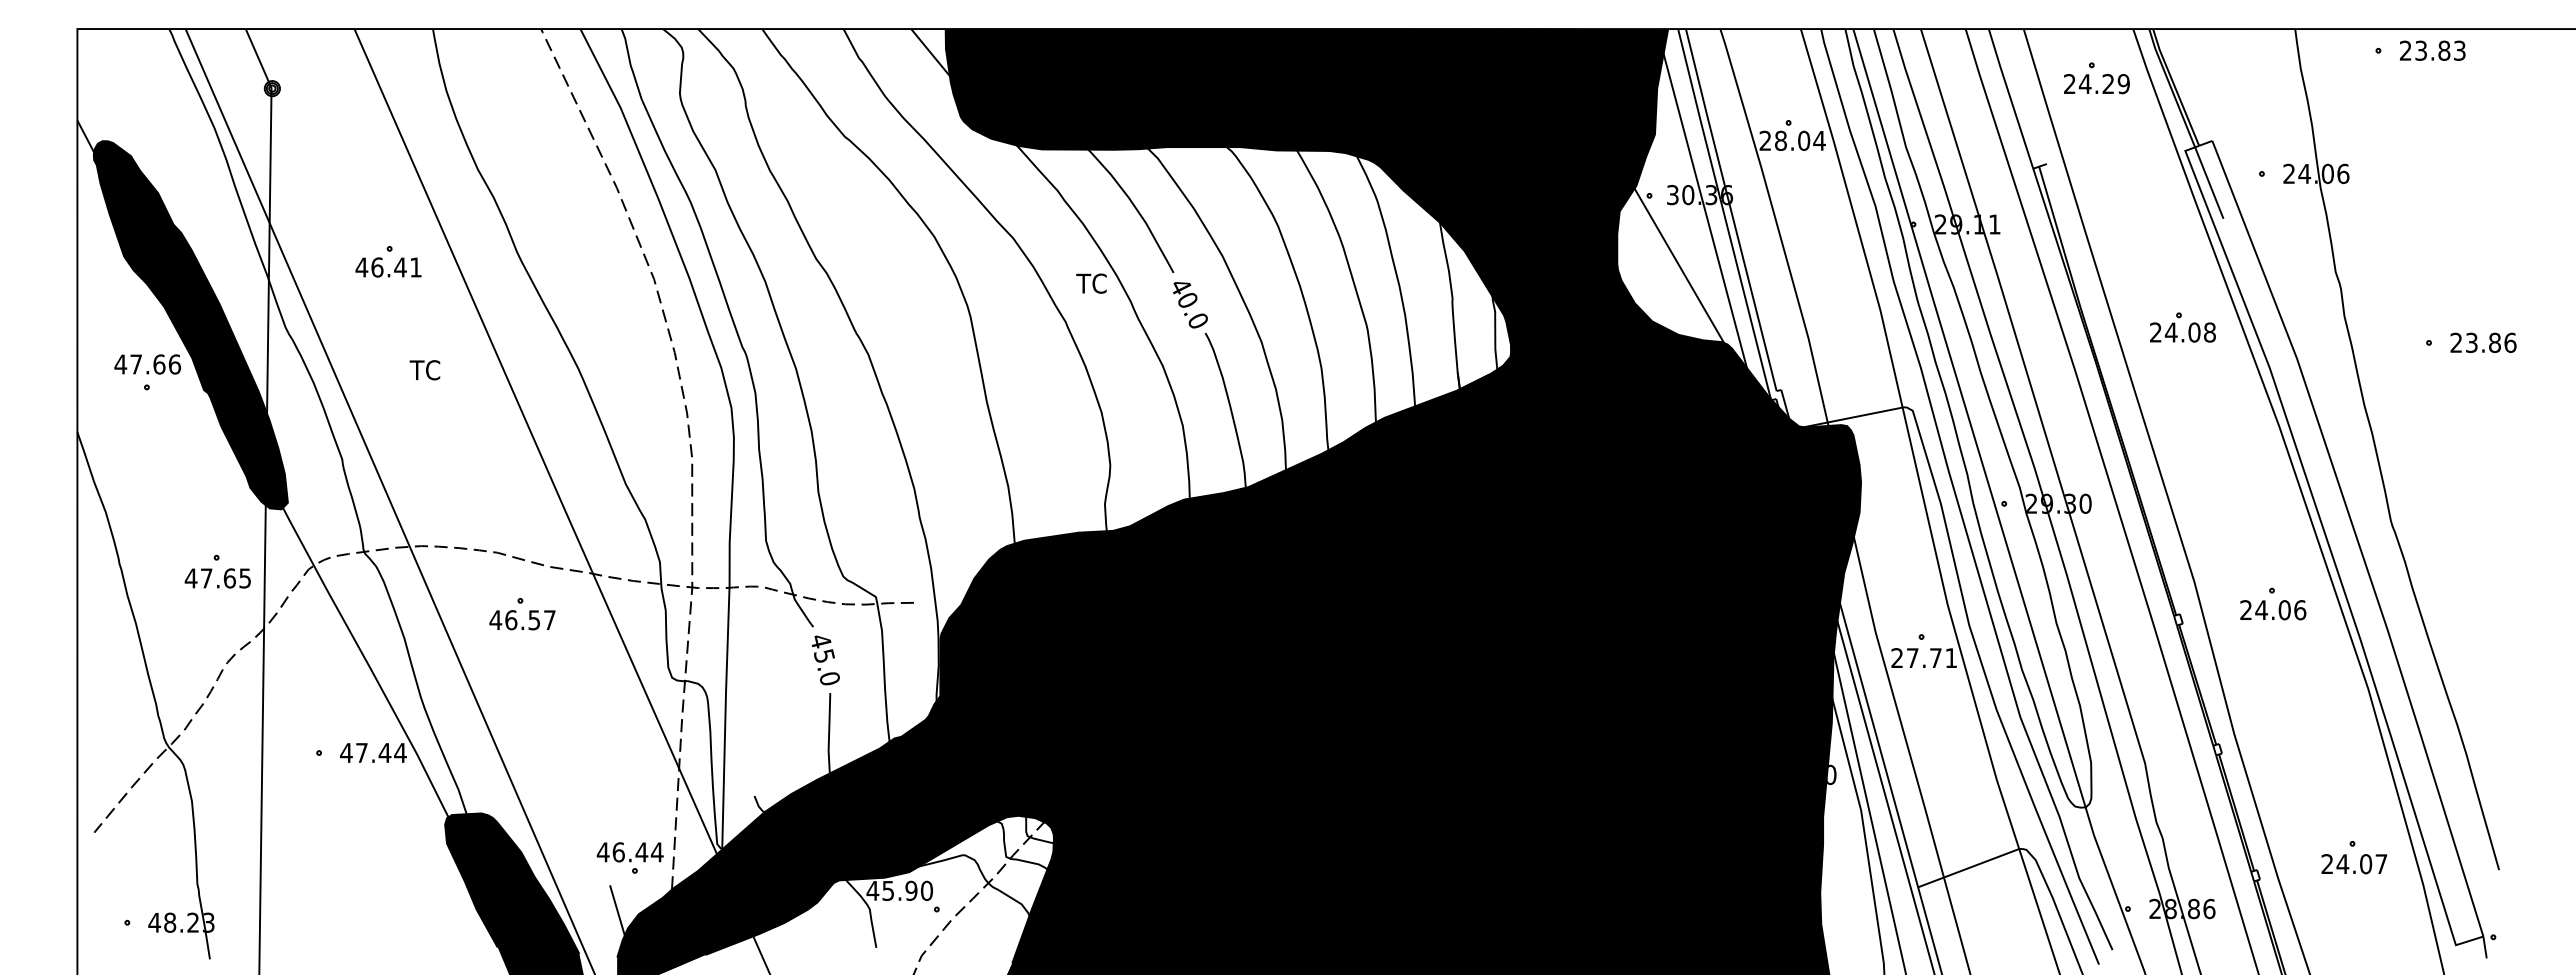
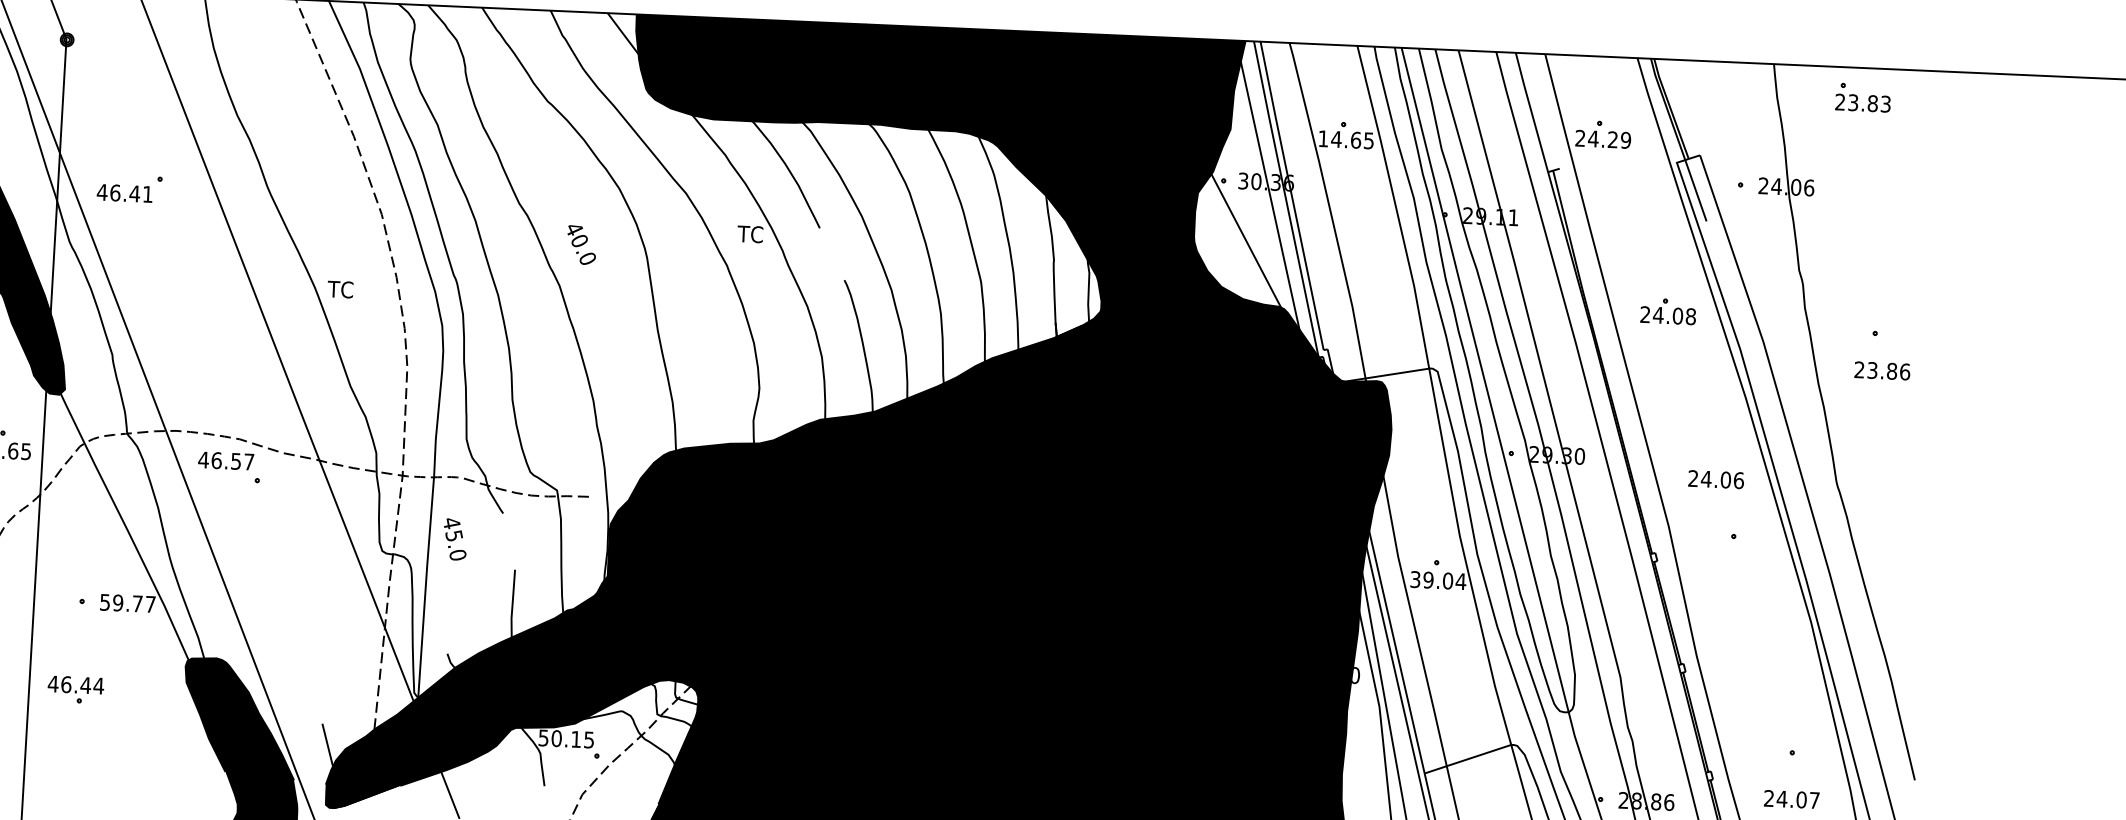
text: (2432, 50) -> (1862, 102), moved
part: (2102, 77) -> (1608, 134), moved
text: (1792, 140) -> (1346, 139), 28.04 -> 14.65
text: (388, 267) -> (124, 193), moved
text: (1190, 305) -> (581, 245), moved
text: (2483, 342) -> (1882, 370), moved
text: (424, 370) -> (340, 289), moved
text: (2273, 610) -> (1716, 479), moved
text: (522, 620) -> (226, 461), moved
text: (1924, 658) -> (1438, 580), 27.71 -> 39.04
text: (825, 660) -> (454, 539), moved
text: (373, 752) -> (127, 603), 47.44 -> 59.77
part: (629, 857) -> (75, 689), moved
text: (2354, 864) -> (1791, 799), moved
text: (899, 890) -> (566, 738), 45.90 -> 50.15

